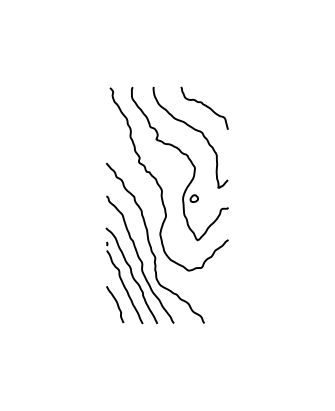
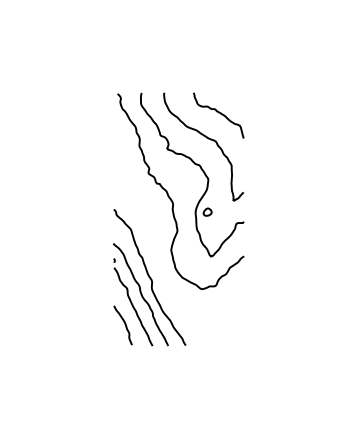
curve: (151, 244) -> (161, 261), removed

